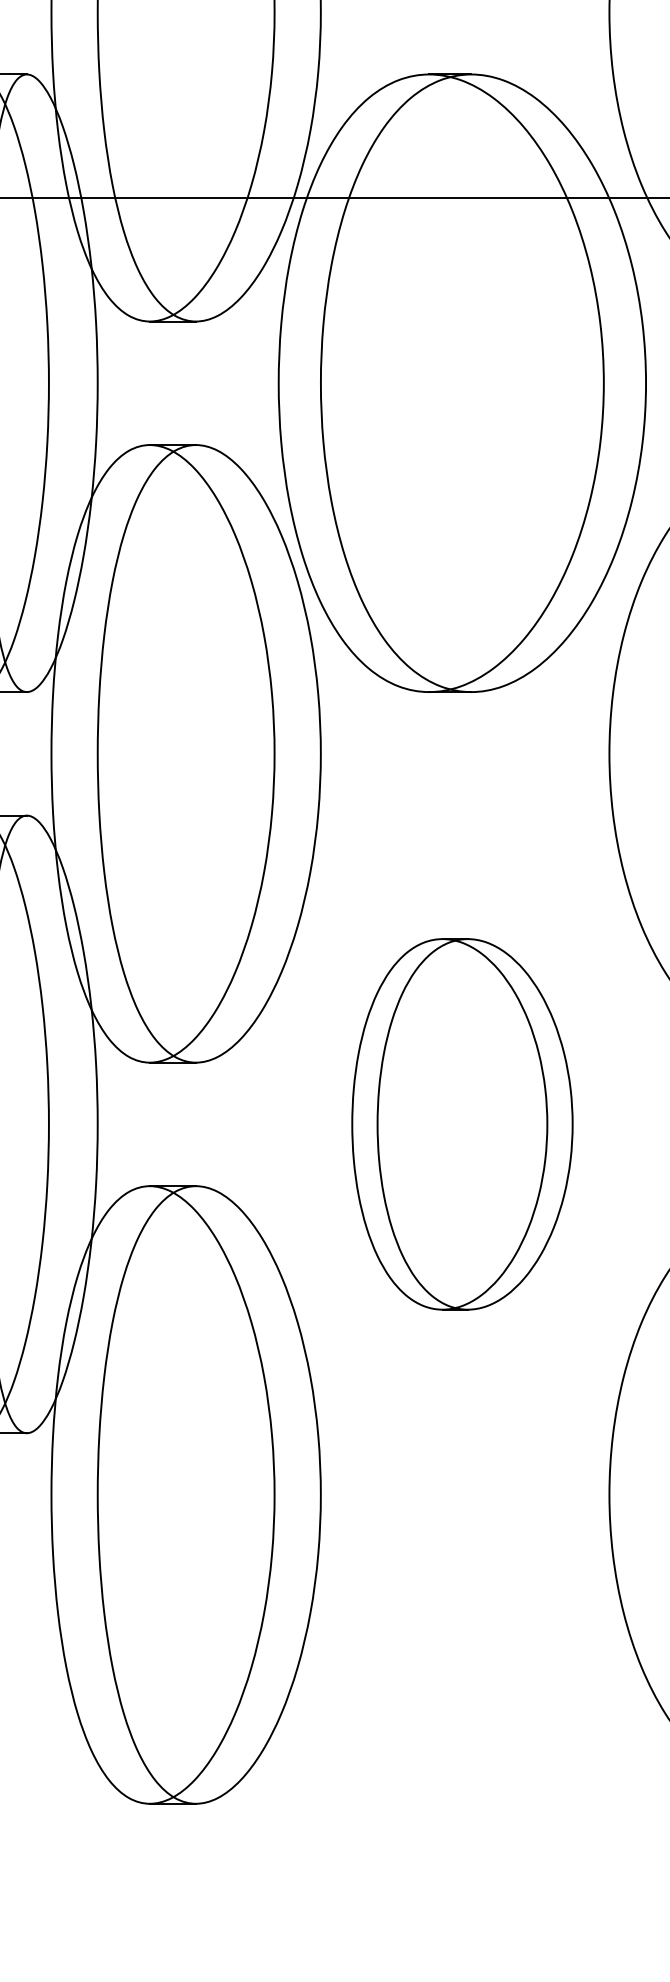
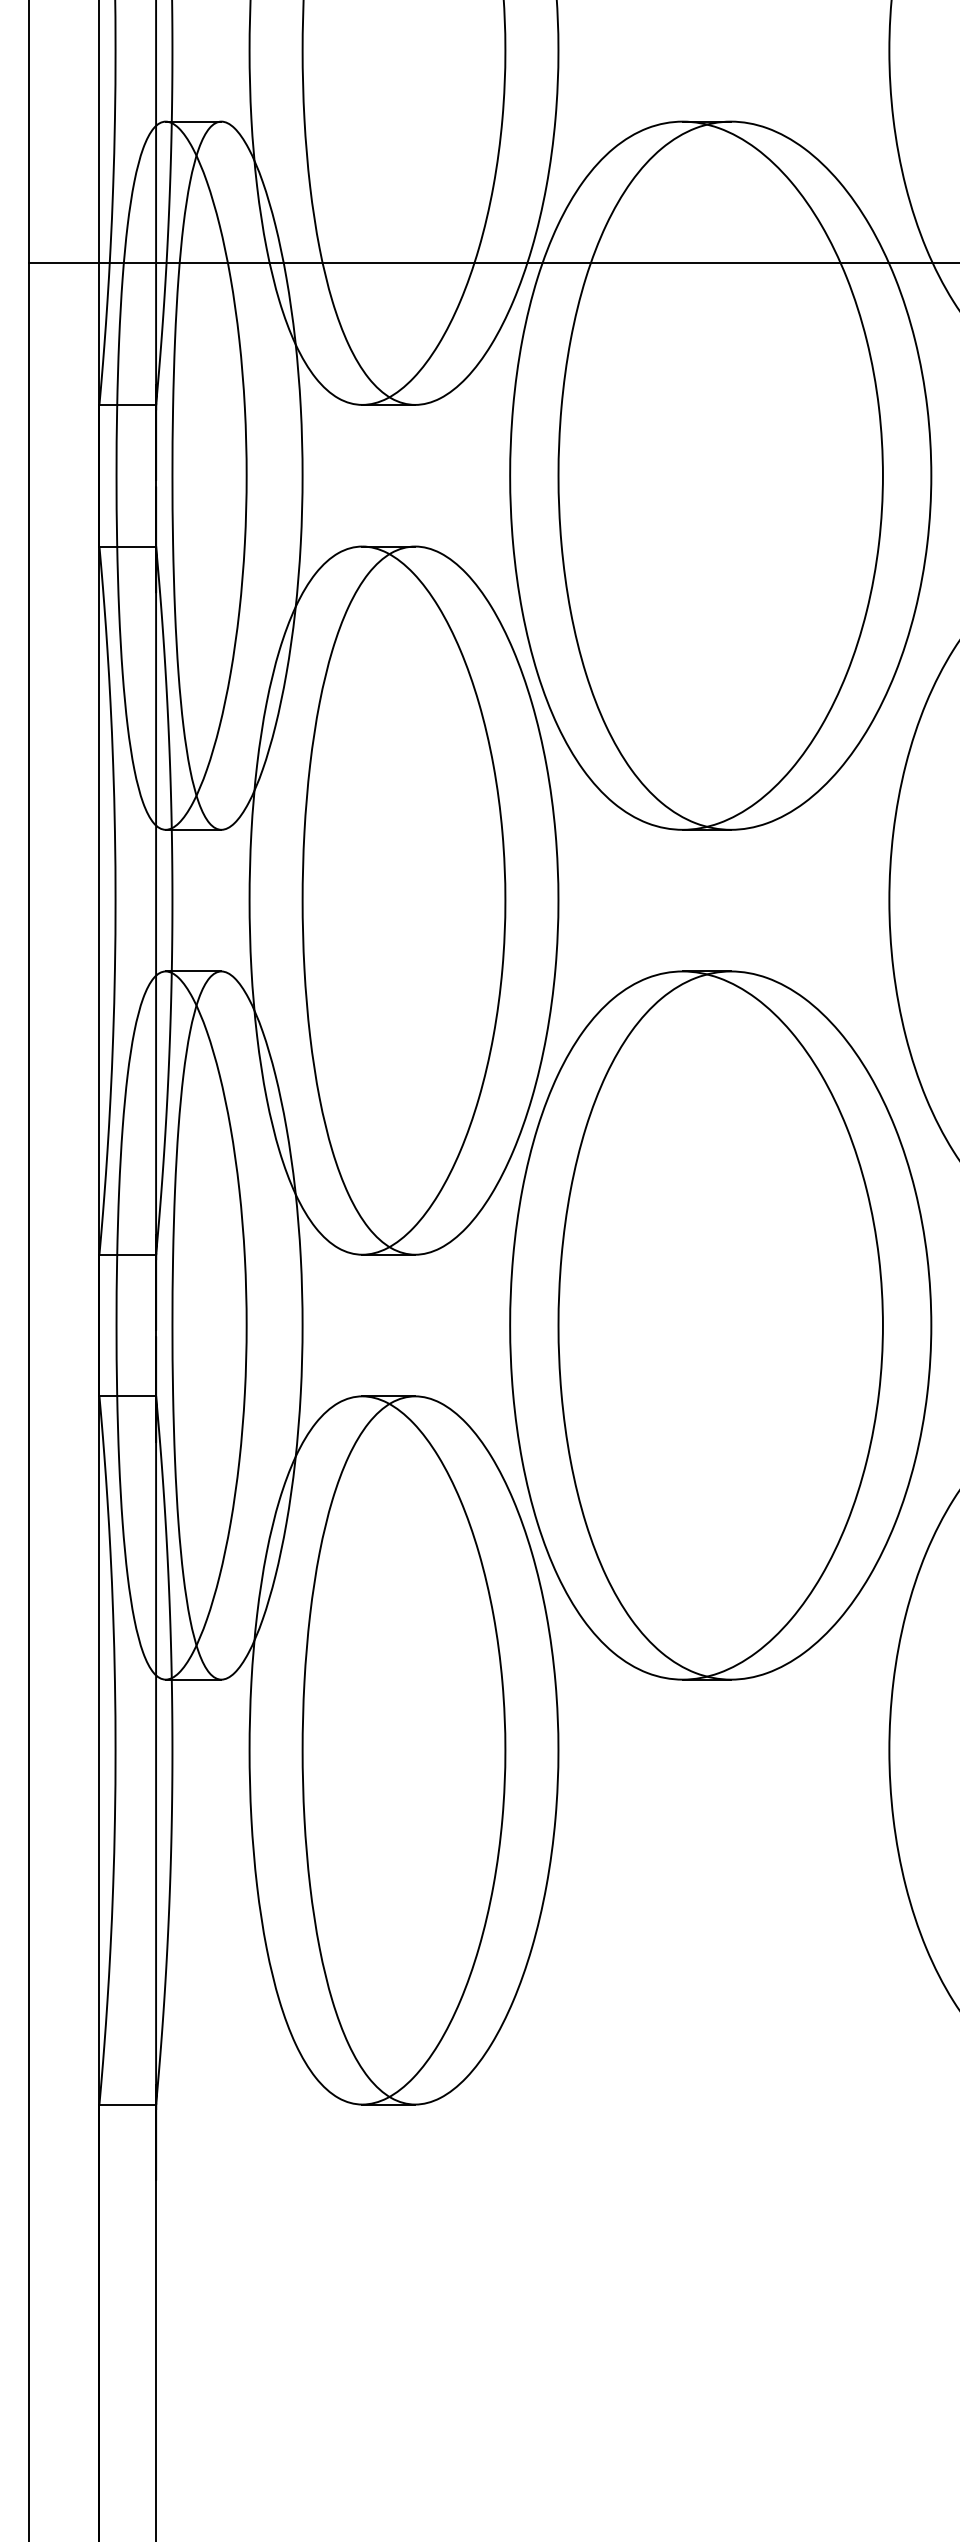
part: (462, 1124) -> (720, 1325), size x1.67

